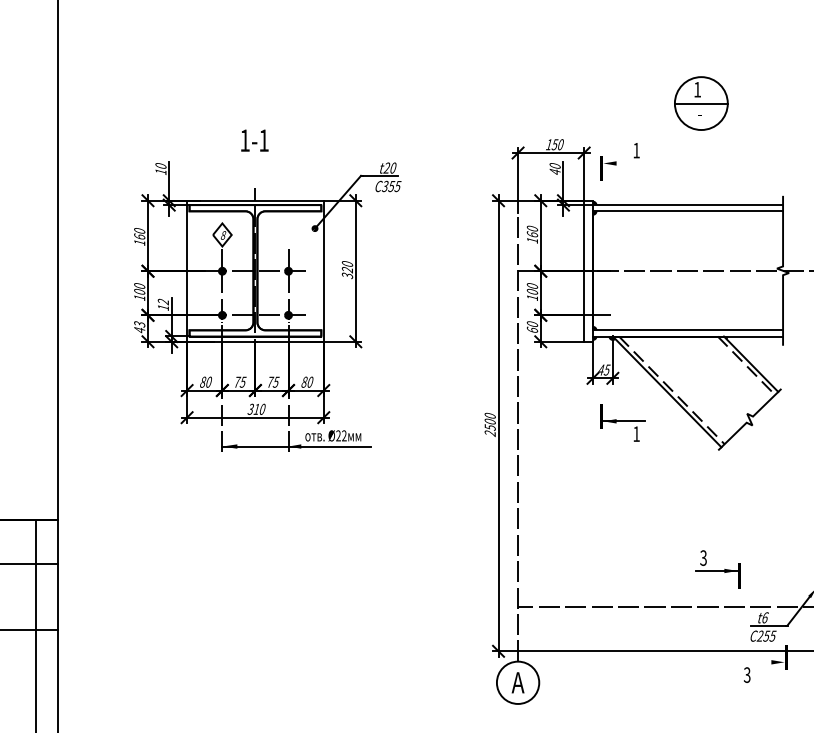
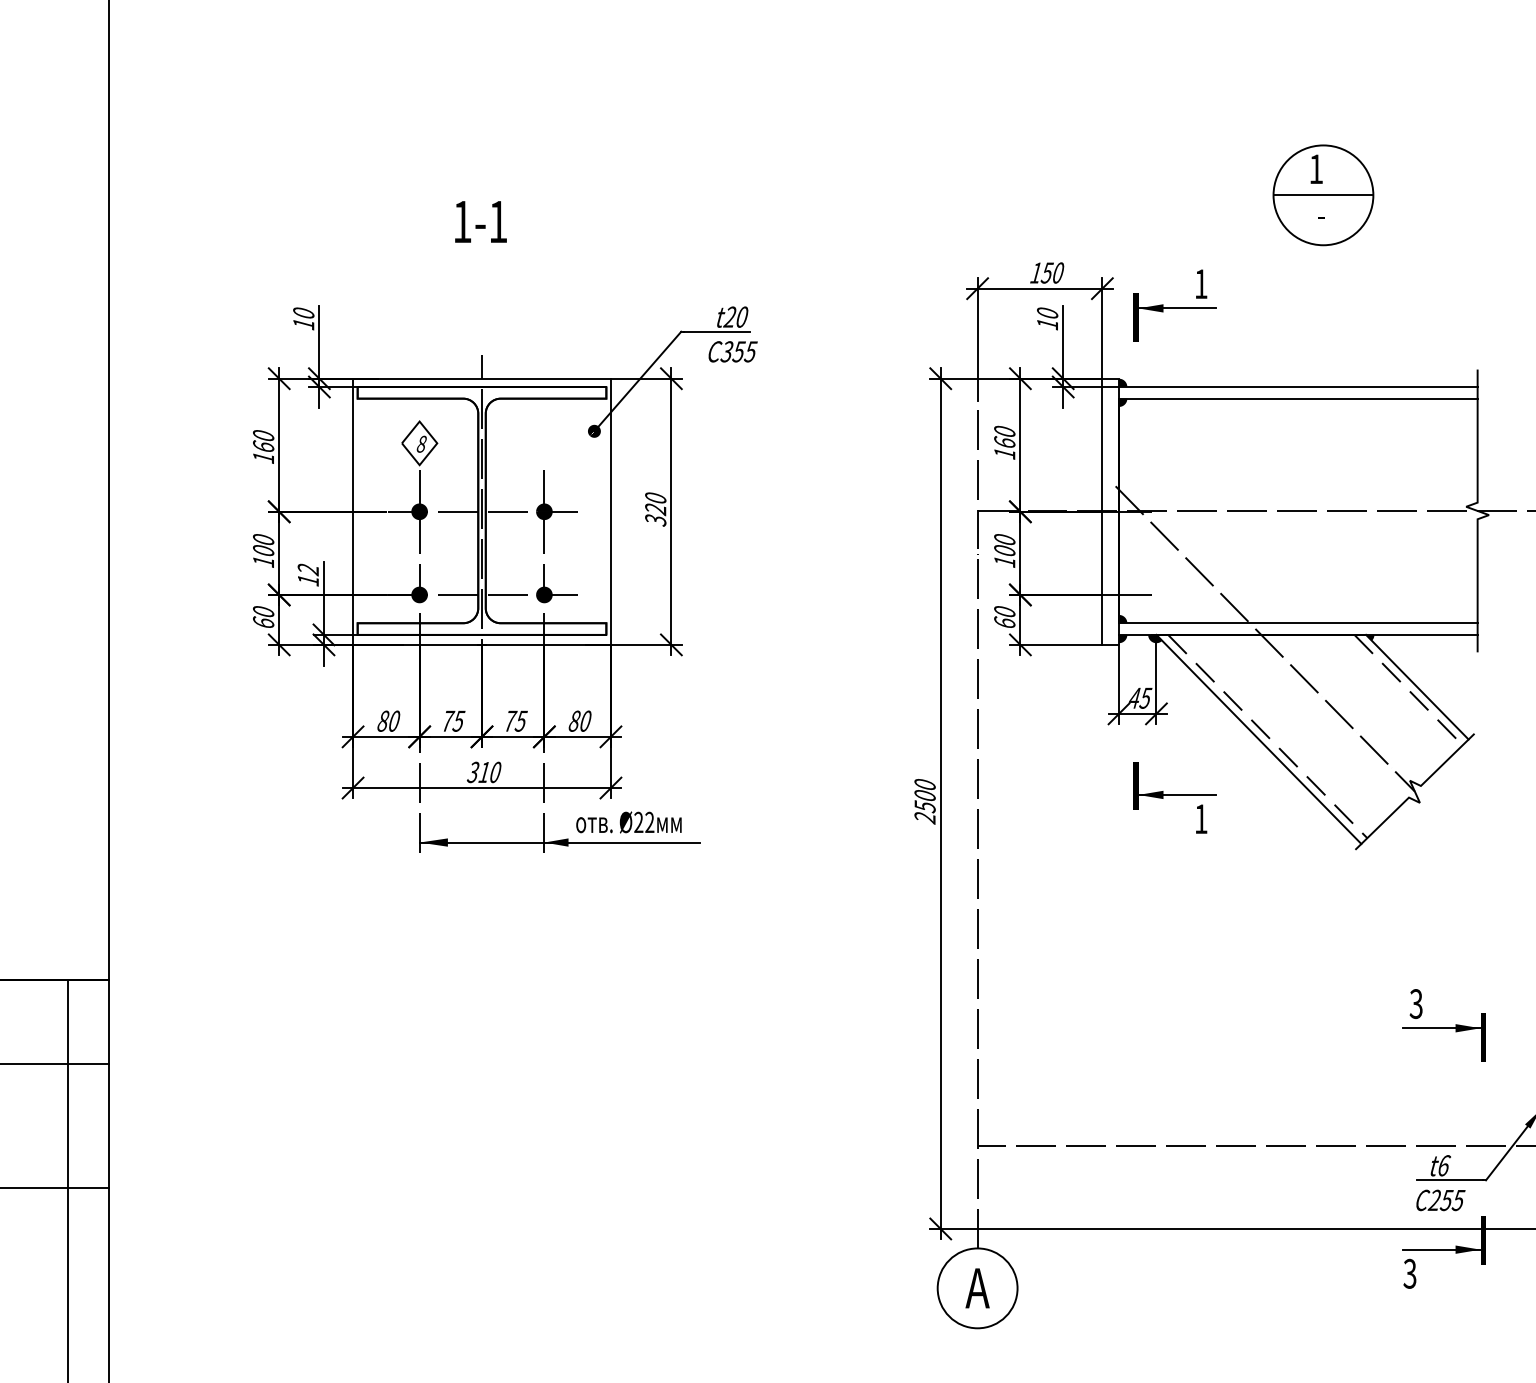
text: (254, 140) -> (480, 221), moved
line: (623, 163) -> (1176, 308), added
text: (554, 172) -> (1046, 325), 40 -> 10
text: (139, 327) -> (263, 617), 43 -> 60
line: (670, 338) -> (1265, 638), added
part: (717, 569) -> (1442, 1025), moved
line: (763, 662) -> (1440, 1250), added

